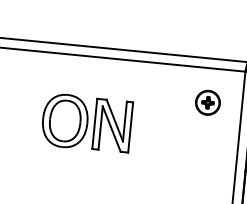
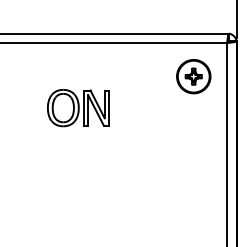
part: (207, 102) -> (193, 76), size x1.43
part: (86, 123) -> (78, 108), size x0.71

